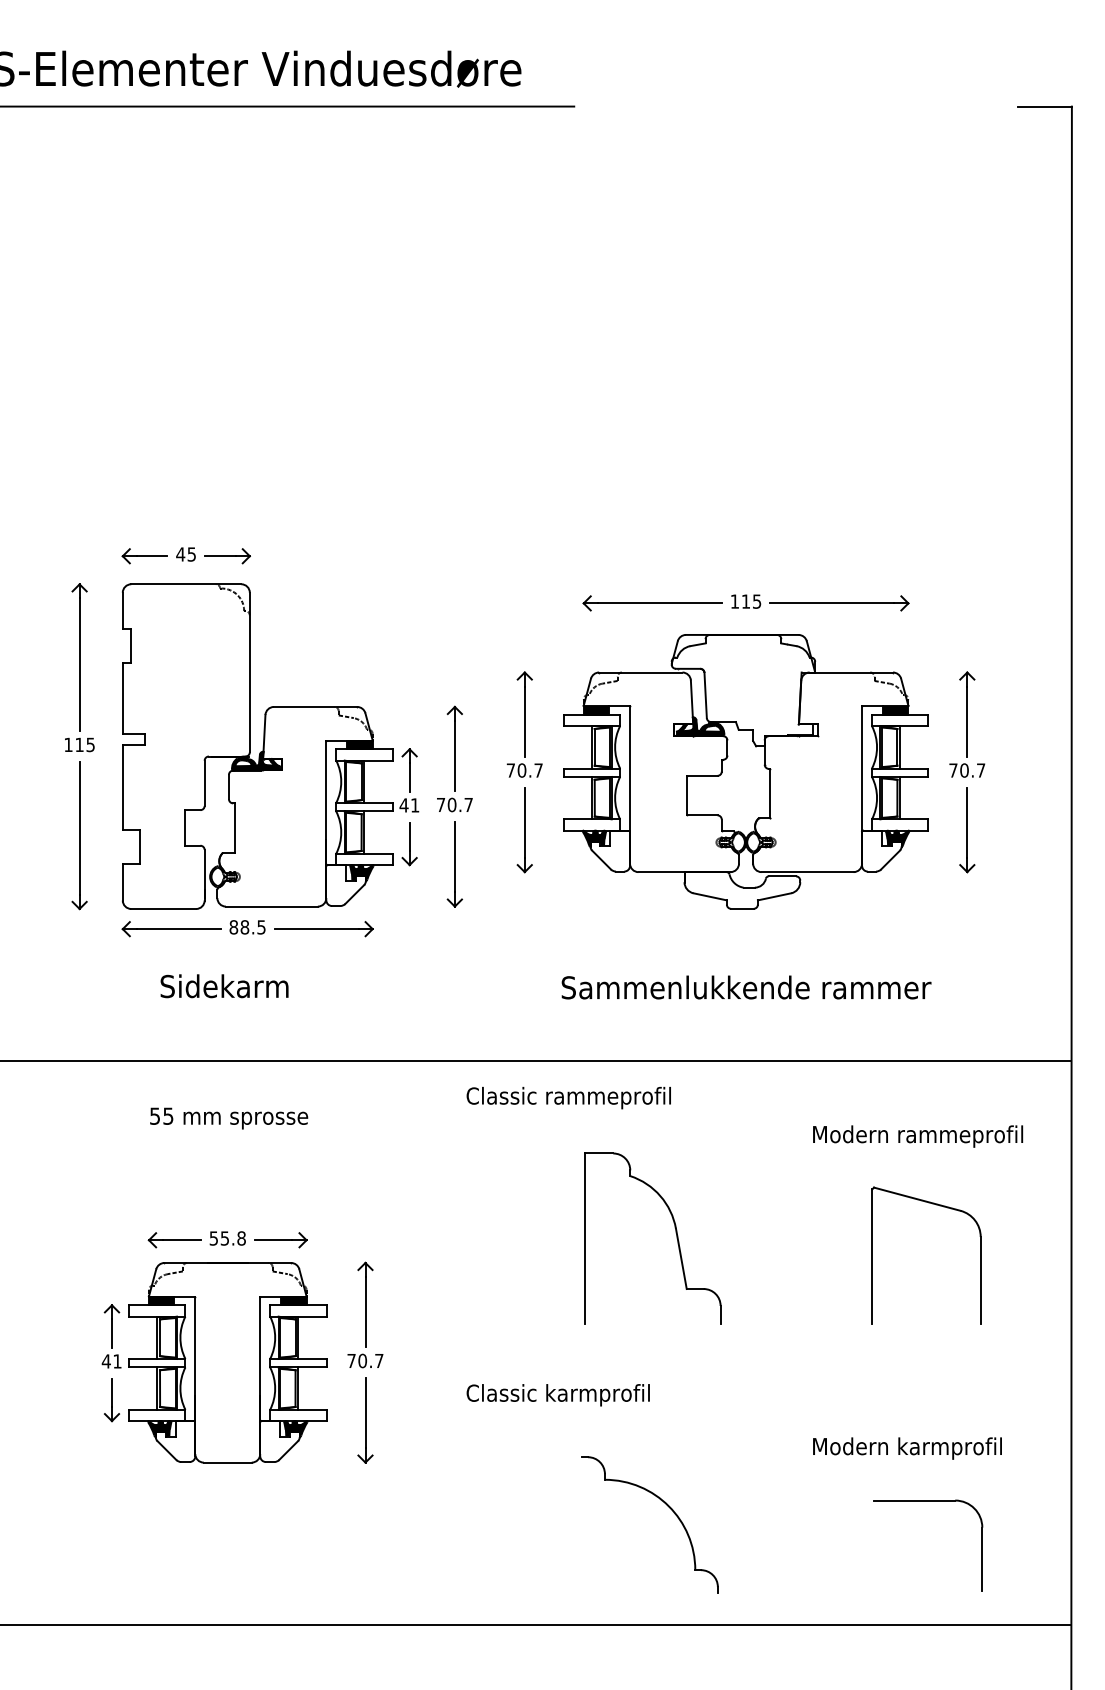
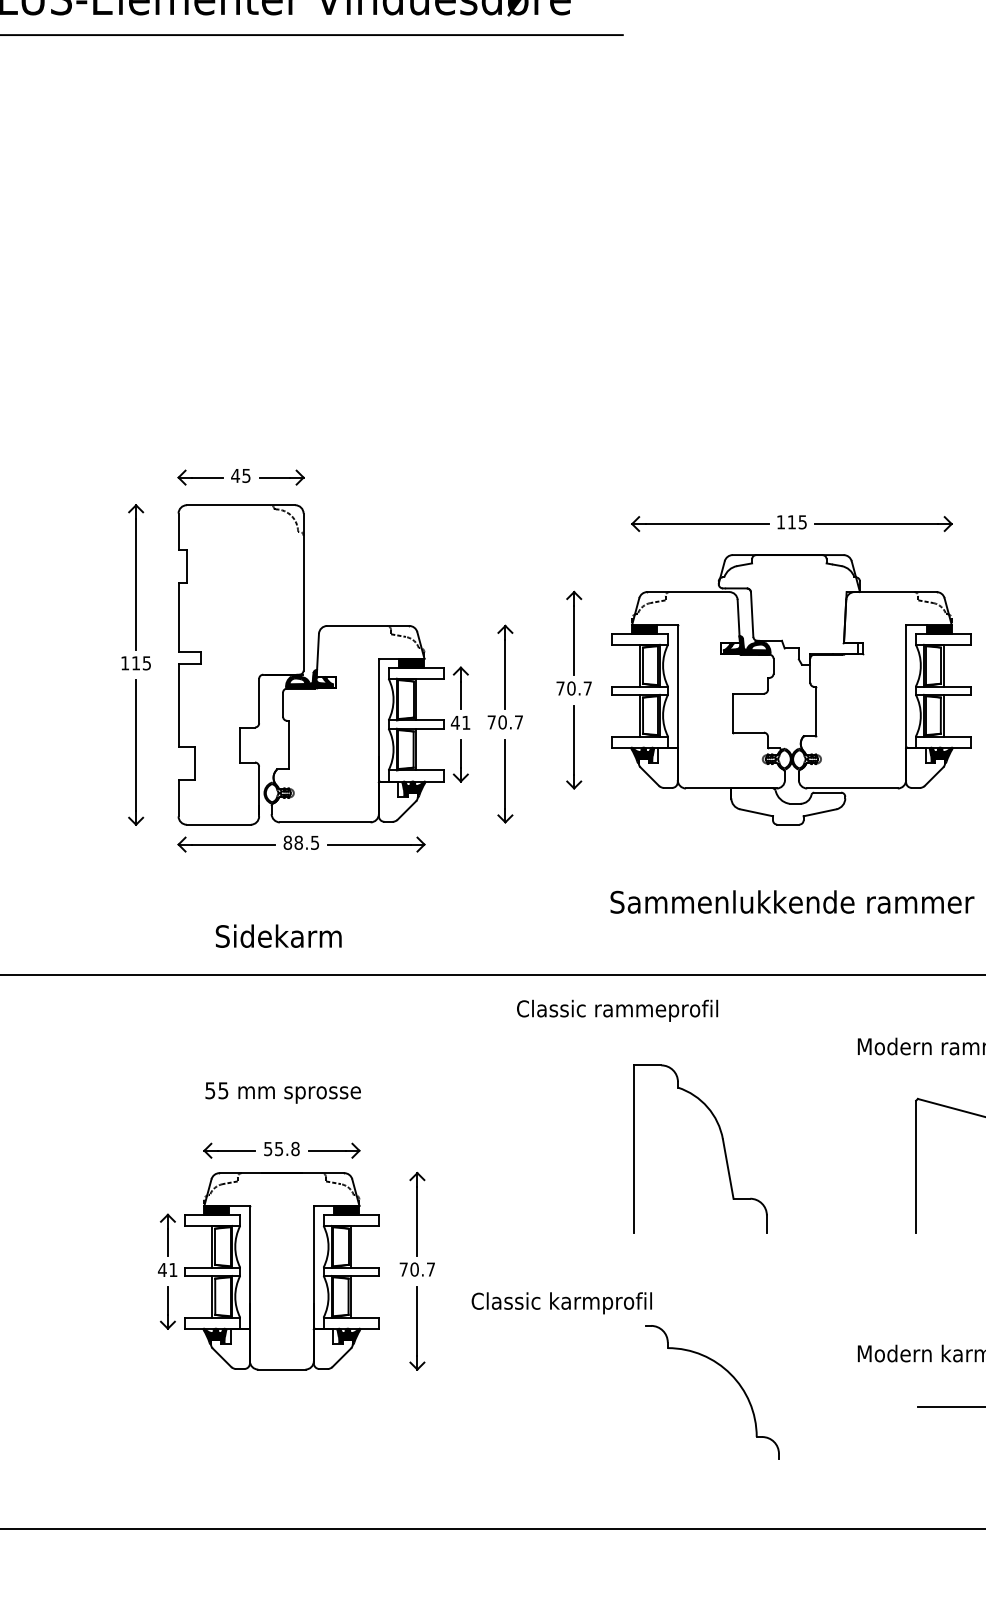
text: (224, 986) -> (278, 936), moved
text: (229, 1118) -> (283, 1092), moved
text: (557, 1395) -> (561, 1303), moved
part: (667, 1506) -> (729, 1374), moved

